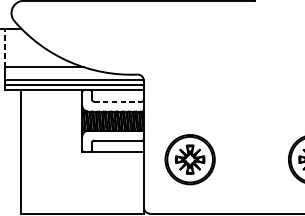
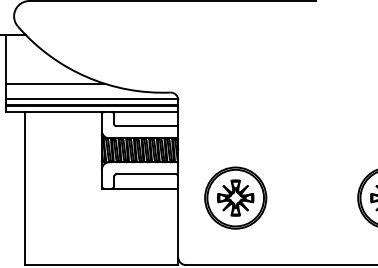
line: (5, 47) -> (6, 59), dashed -> solid
line: (118, 101) -> (146, 126), dashed -> solid

